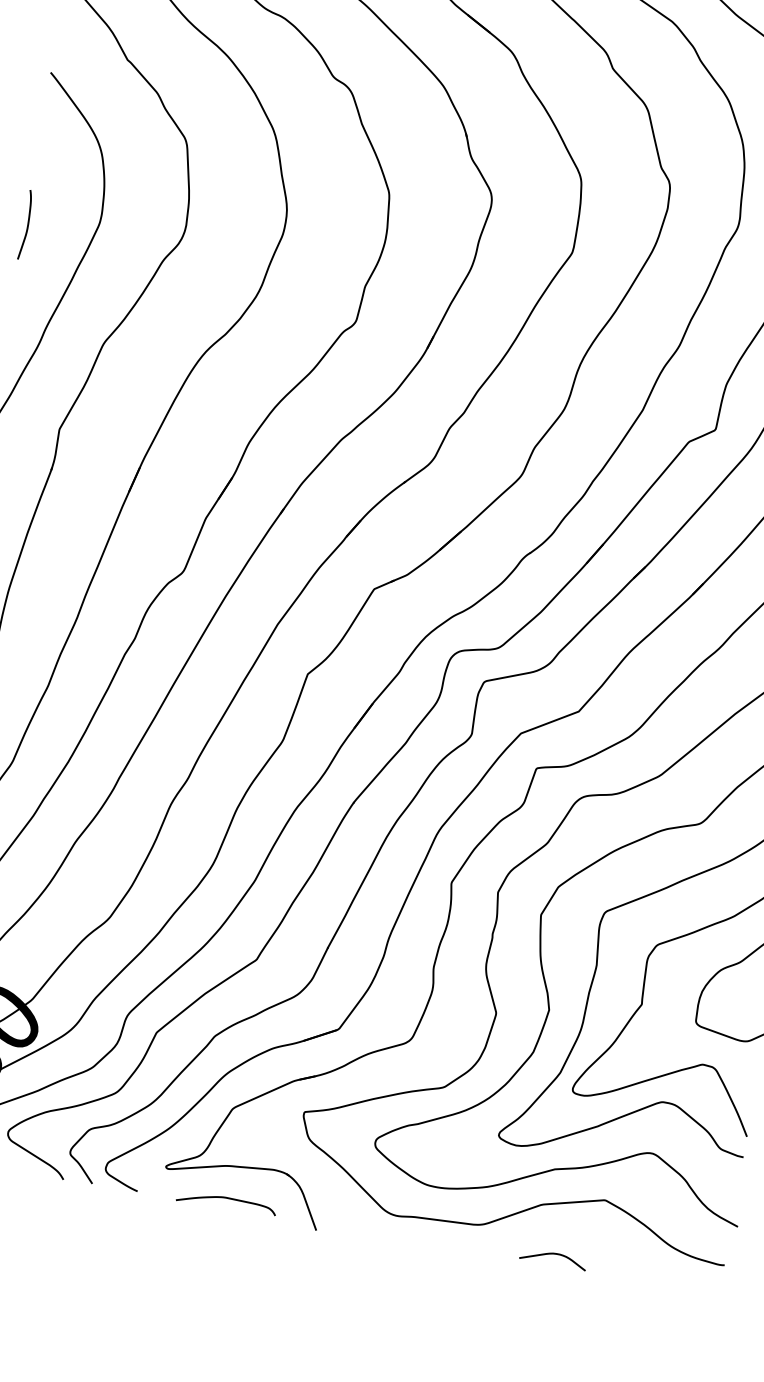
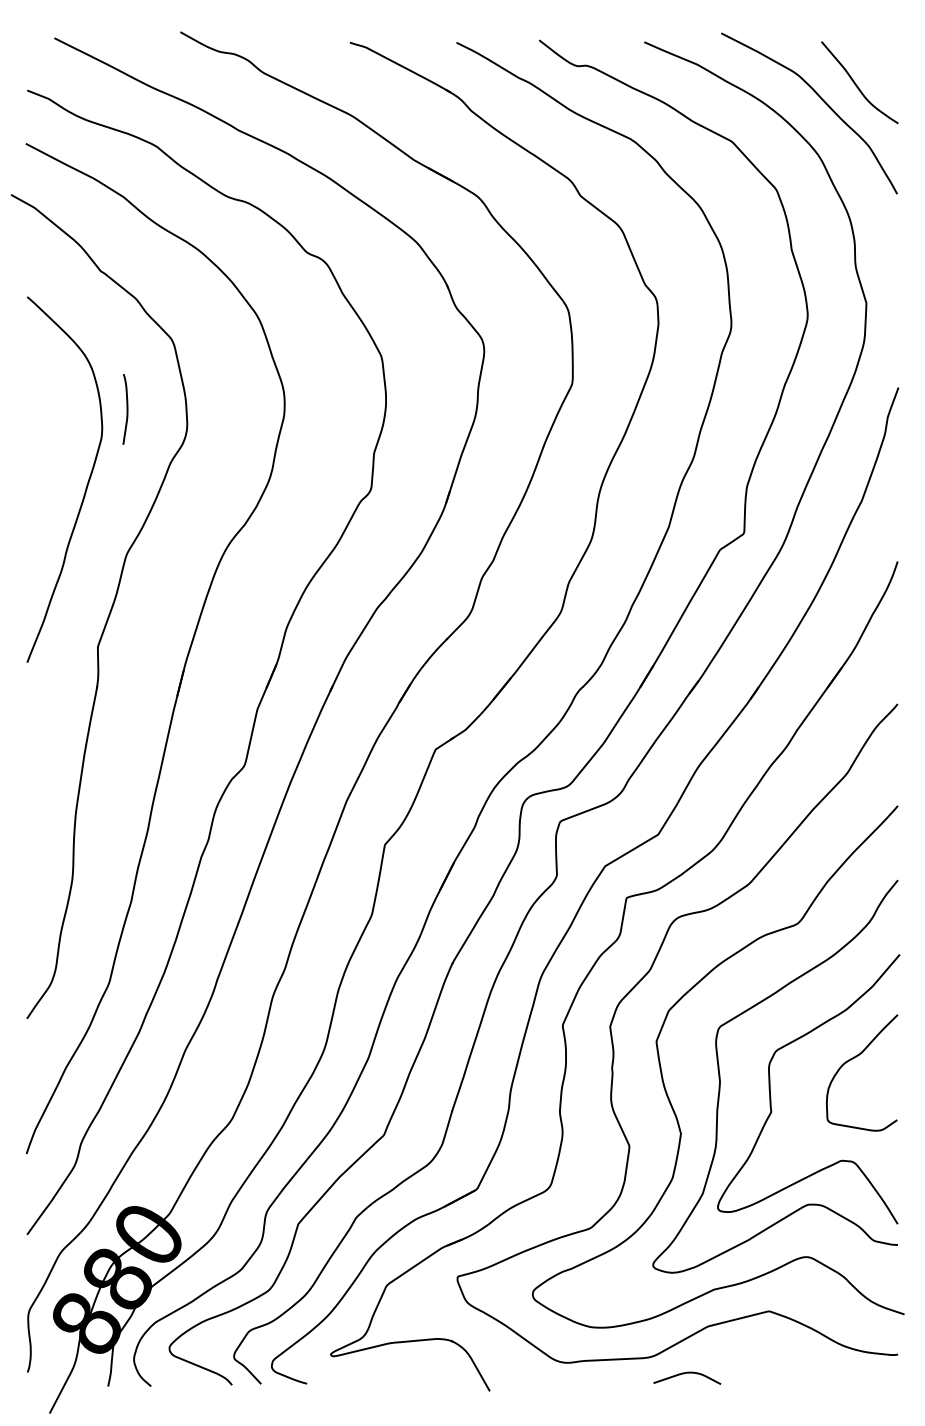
curve: (27, 225) -> (126, 409), moved
curve: (227, 1198) -> (396, 1375), removed
curve: (554, 1254) -> (687, 1373), moved

